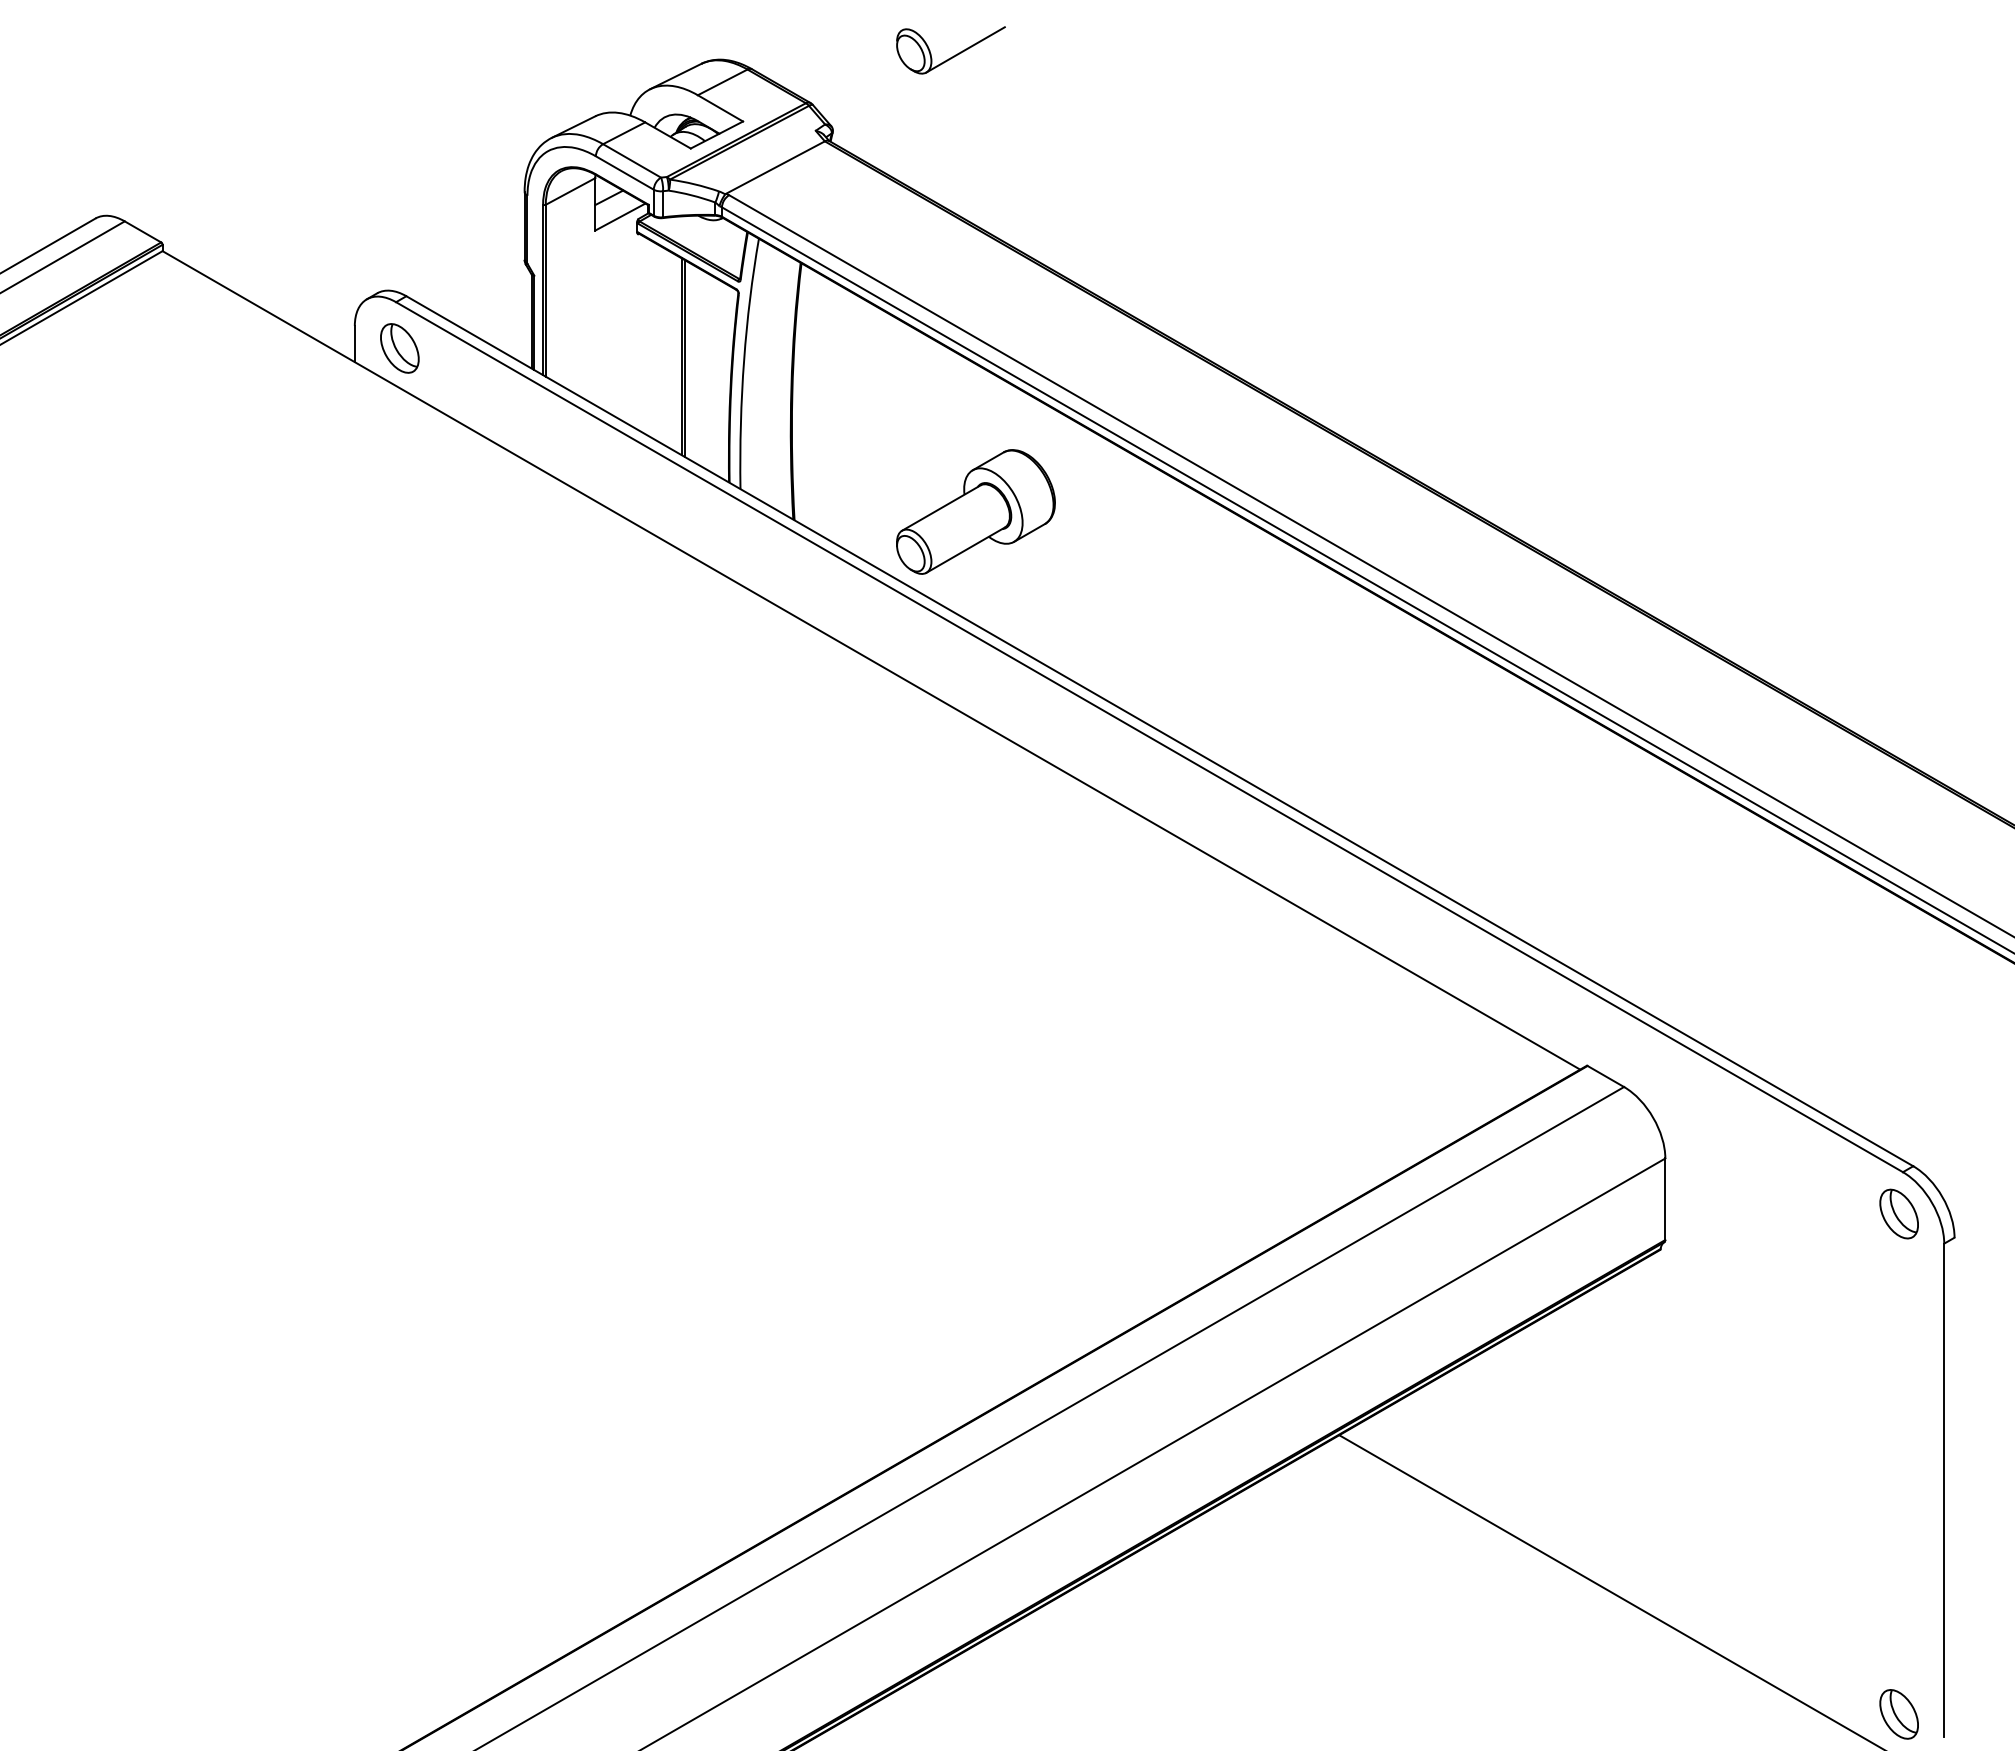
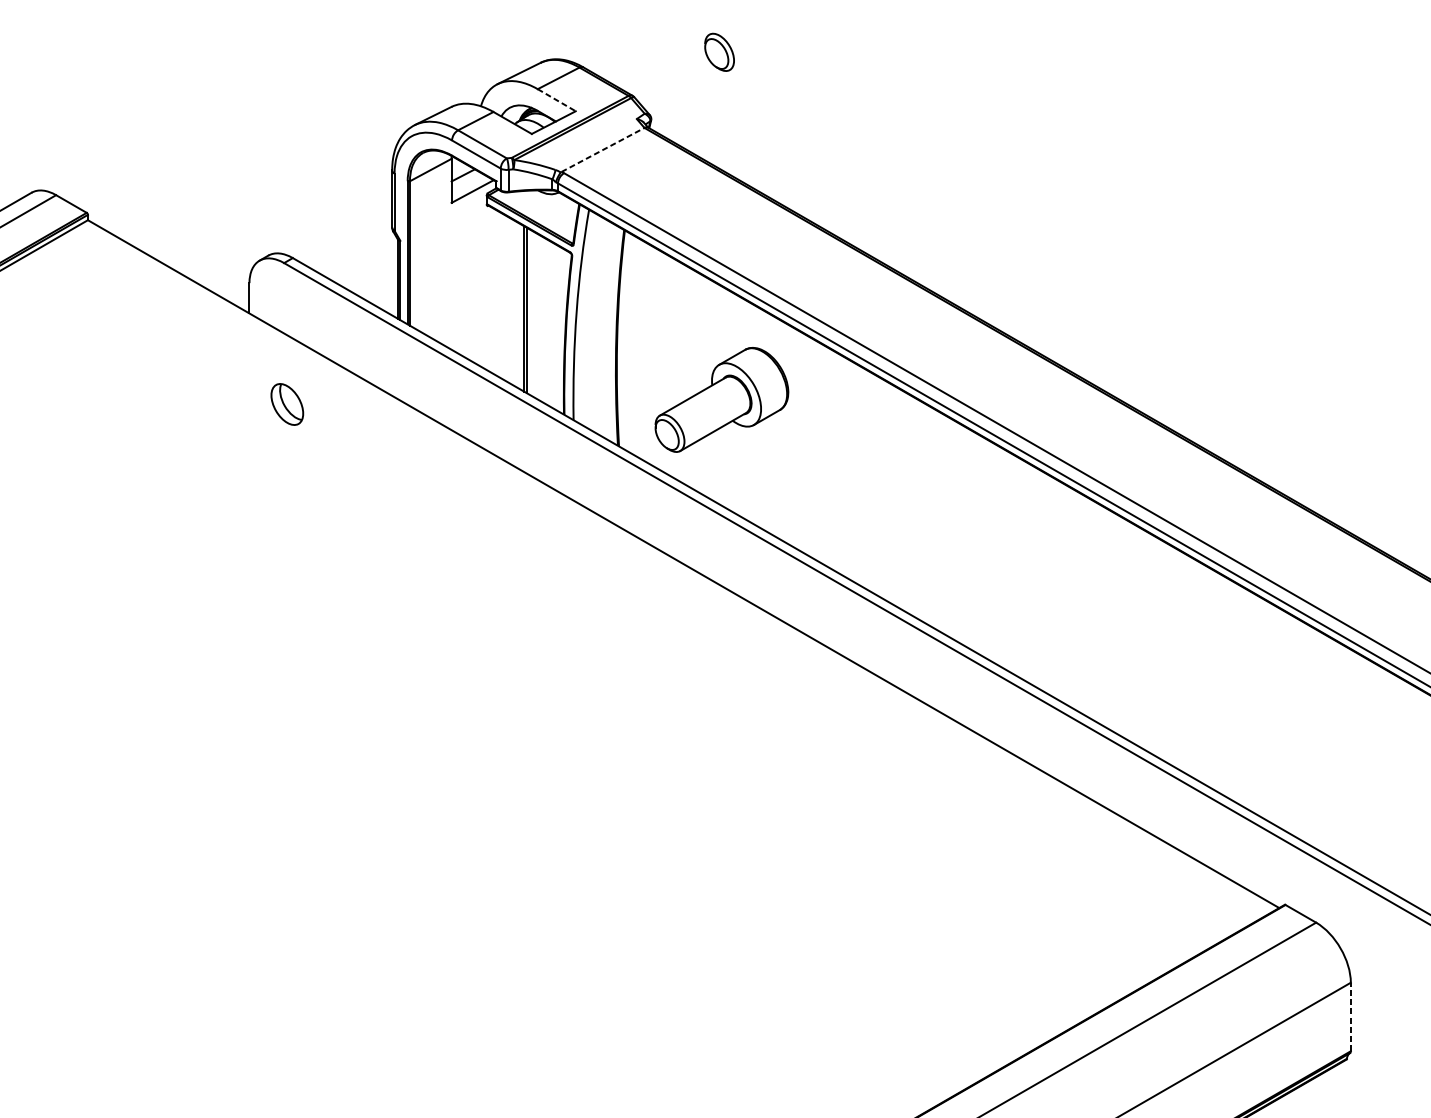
line: (965, 49) -> (762, 50), removed
line: (720, 108) -> (556, 100), solid -> dashed
line: (775, 167) -> (603, 149), solid -> dashed
part: (399, 348) -> (287, 404), moved
part: (975, 511) -> (721, 399), moved
line: (1665, 1199) -> (1350, 1017), solid -> dashed

